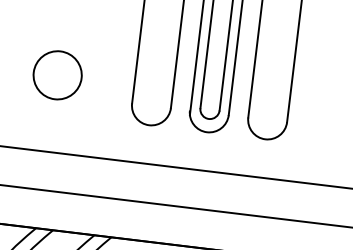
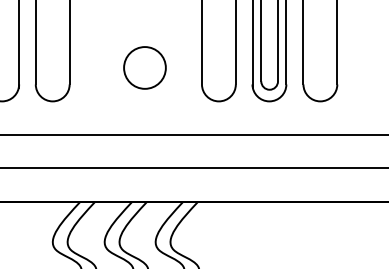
circle: (57, 74) -> (144, 67), moved

